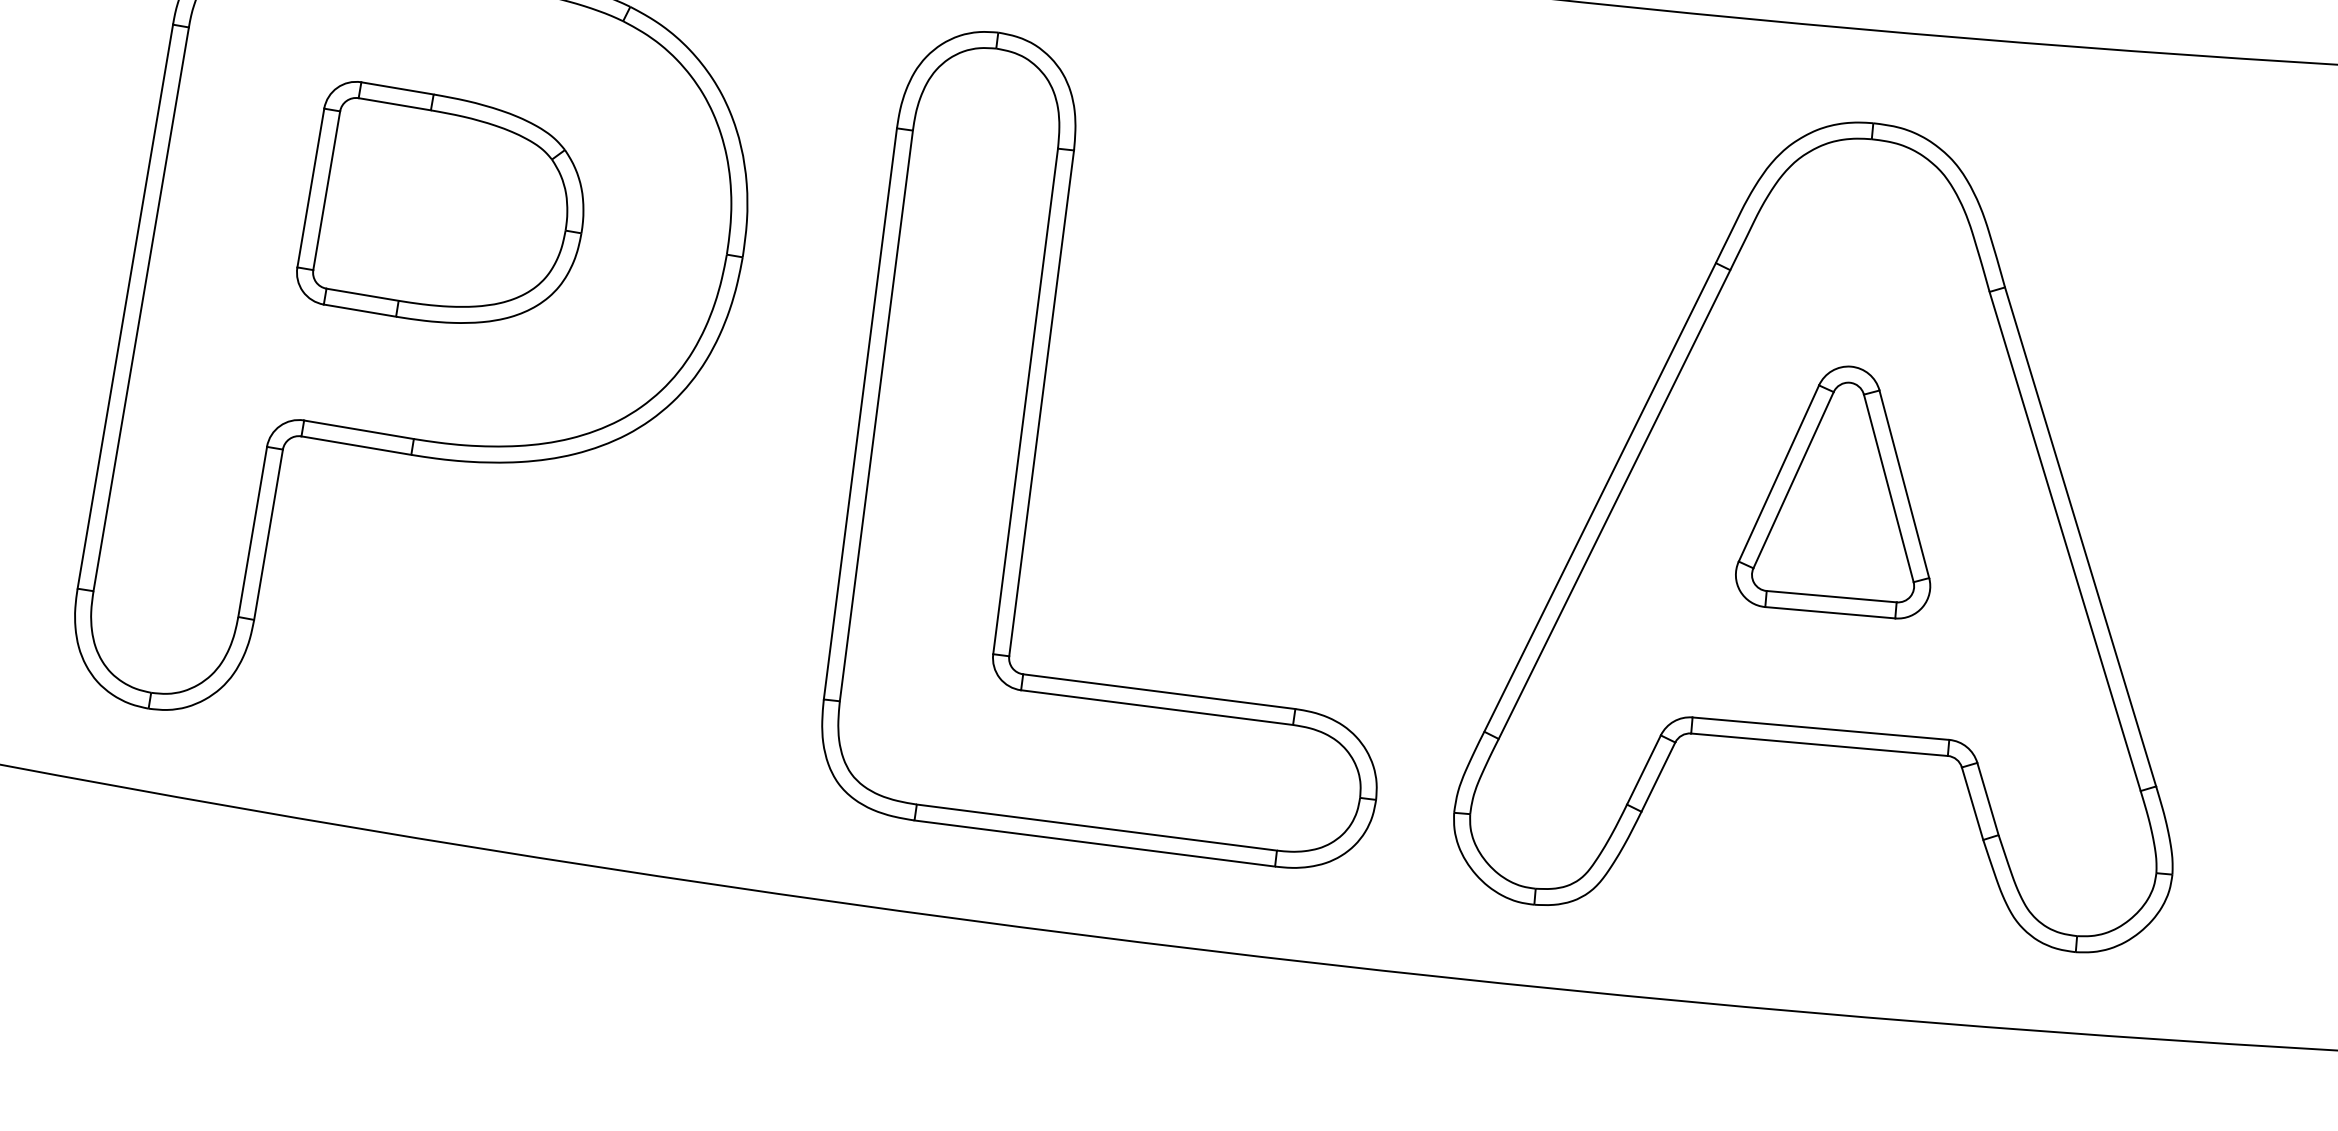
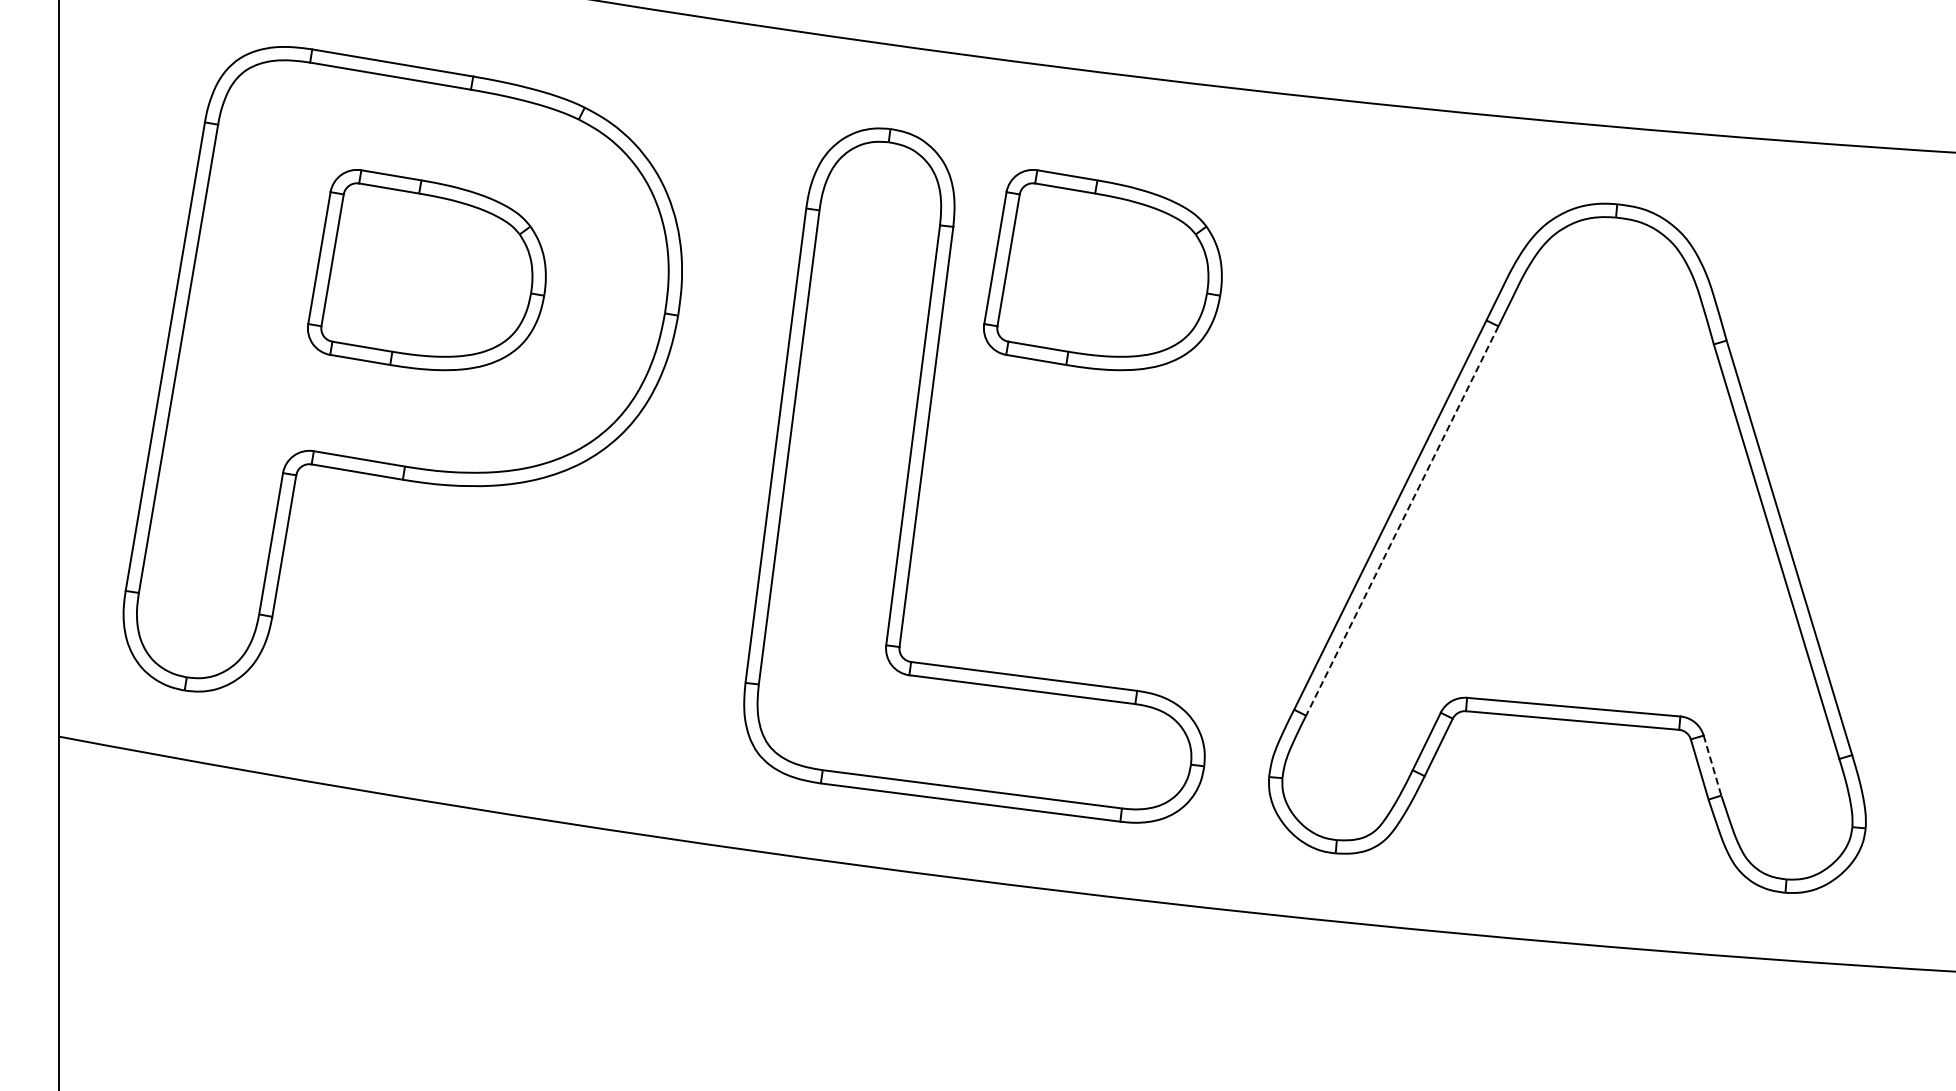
part: (1253, 202) -> (1102, 270), added
part: (1832, 491) -> (1583, 510), removed
line: (1614, 505) -> (1402, 521), solid -> dashed
line: (1987, 800) -> (1712, 766), solid -> dashed

